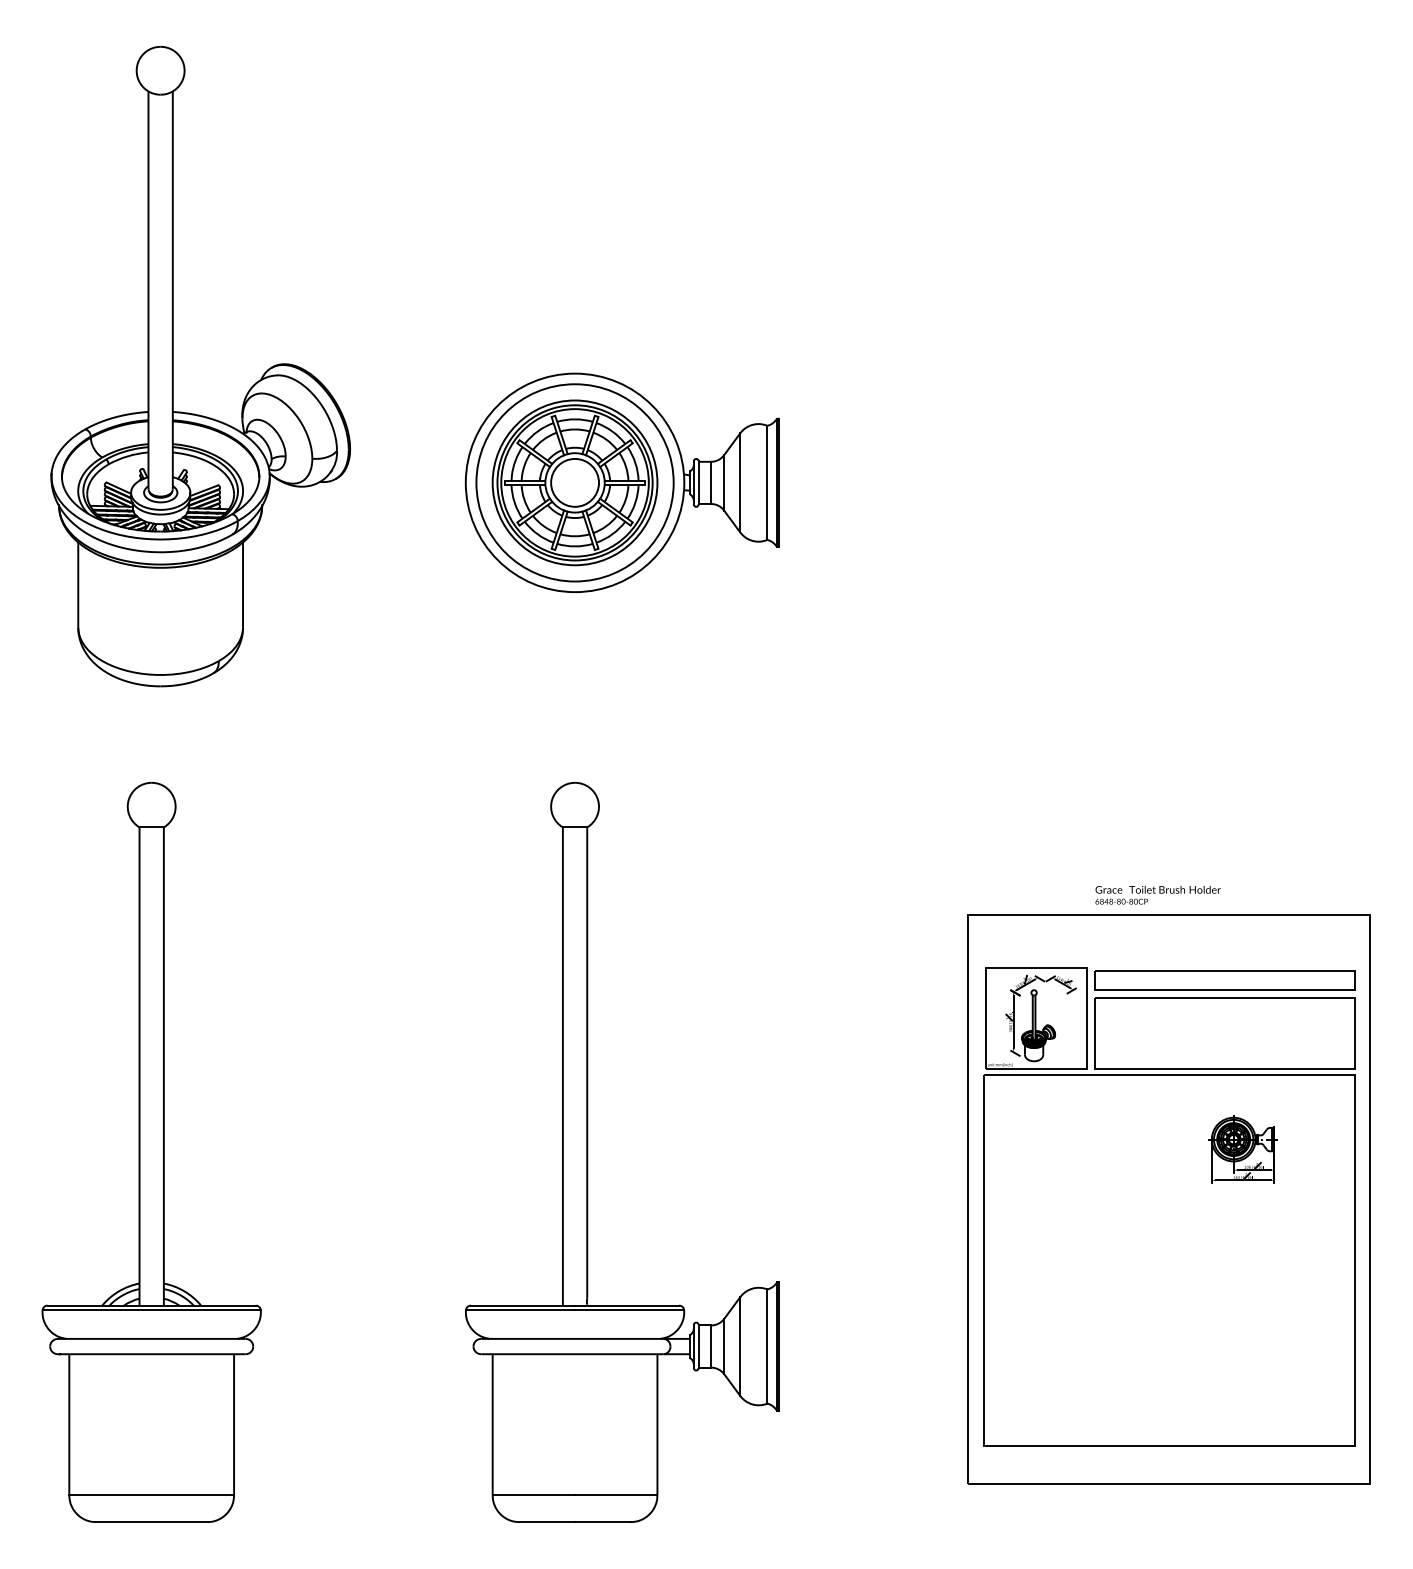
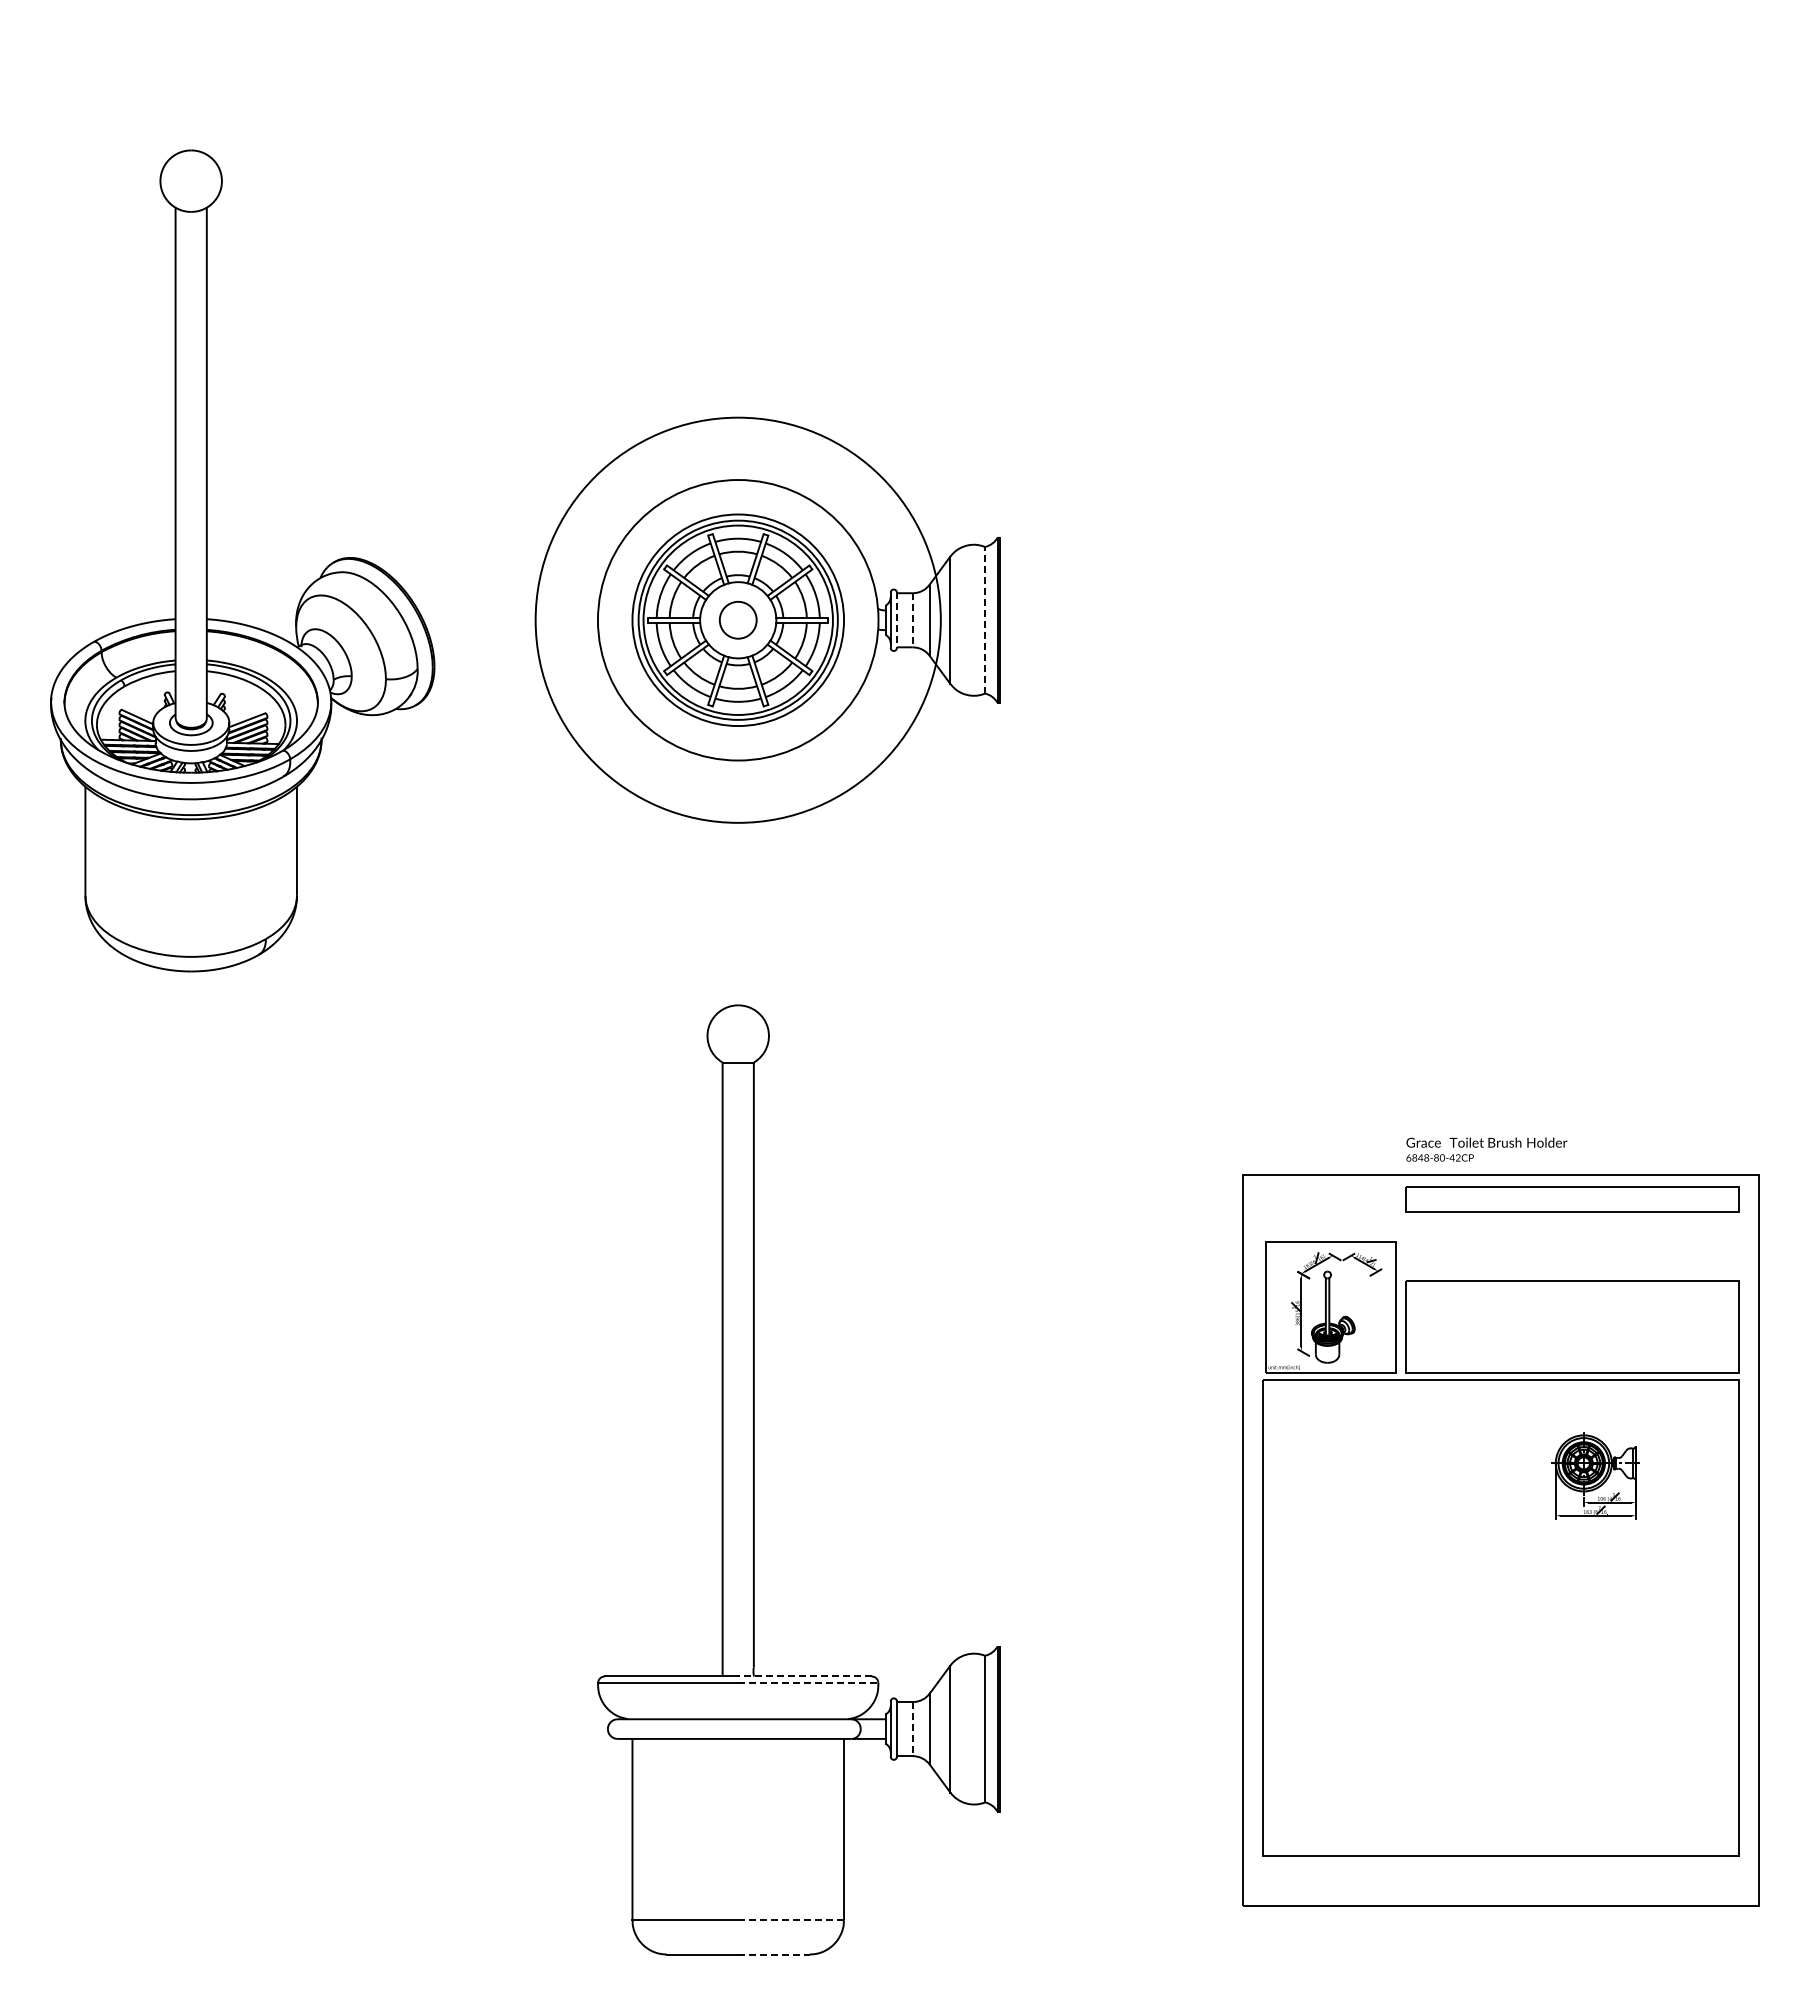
part: (173, 366) -> (207, 560), moved
circle: (574, 482) -> (737, 619), size x1.6
line: (767, 482) -> (985, 619), solid -> dashed
circle: (574, 483) -> (737, 620), size x0.6
line: (698, 483) -> (896, 620), solid -> dashed
line: (710, 483) -> (912, 620), solid -> dashed
text: (1132, 901) -> (1454, 1157), 6848-80-80CP -> 6848-80-42CP
part: (1224, 980) -> (1572, 1199), moved
part: (151, 1152) -> (194, 1479), removed
line: (626, 1305) -> (804, 1676), solid -> dashed
line: (629, 1310) -> (808, 1682), solid -> dashed
line: (710, 1346) -> (912, 1729), solid -> dashed
line: (616, 1495) -> (791, 1920), solid -> dashed
line: (602, 1522) -> (773, 1954), solid -> dashed

